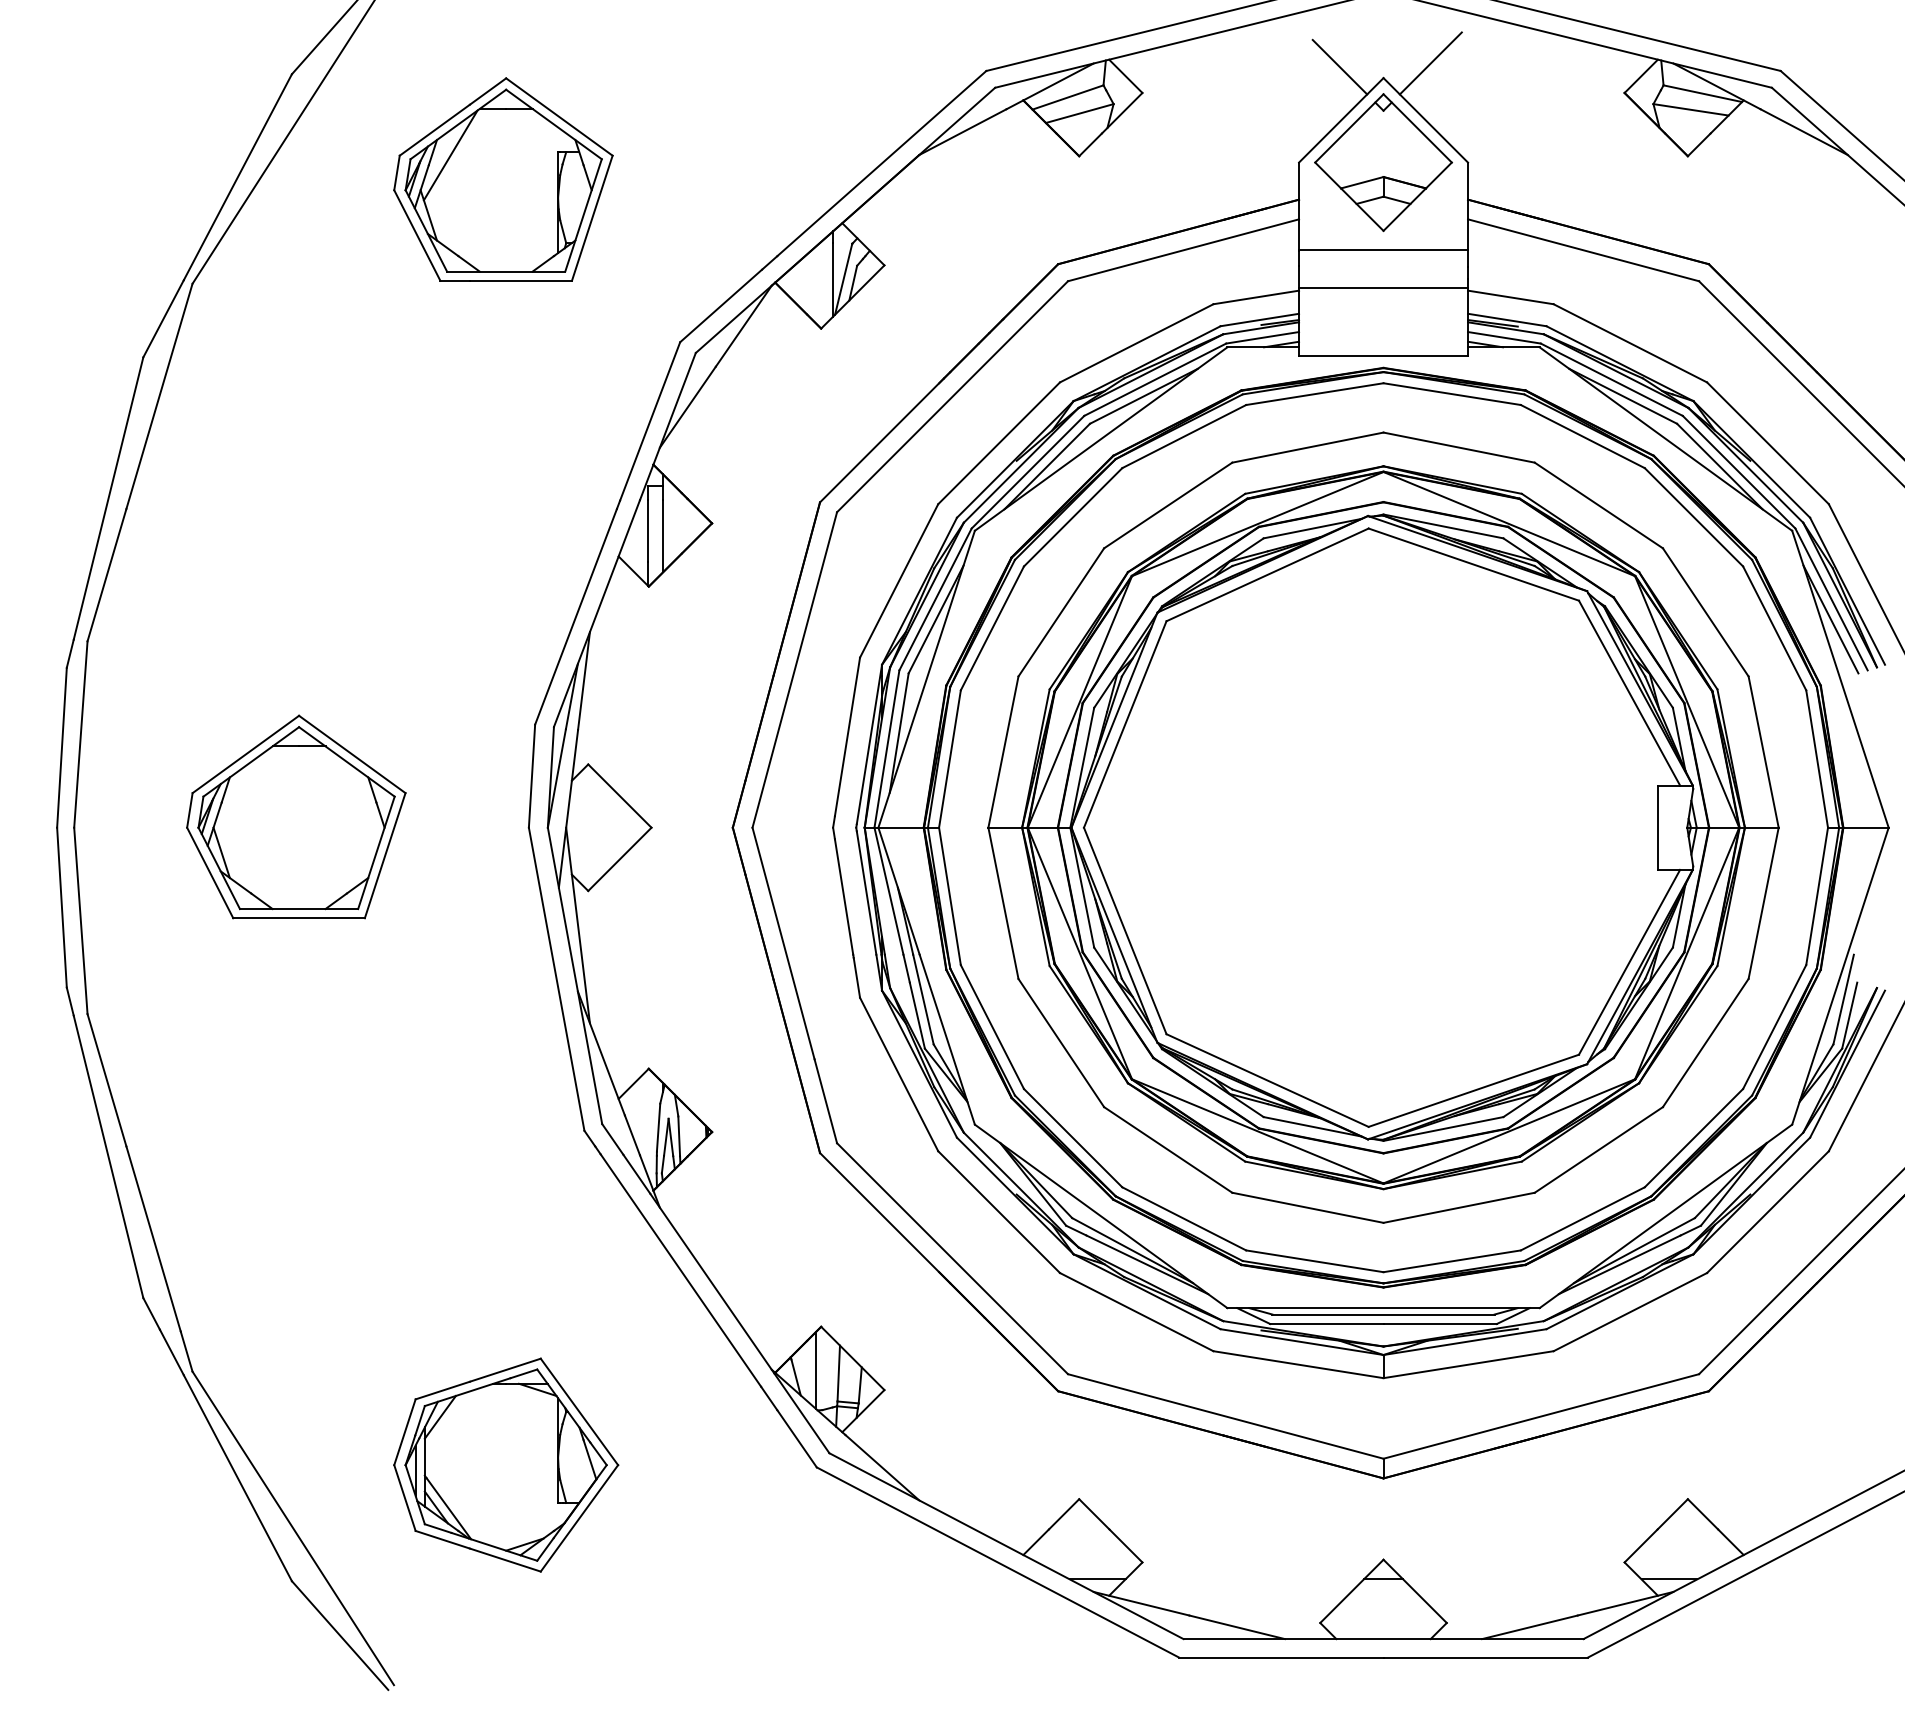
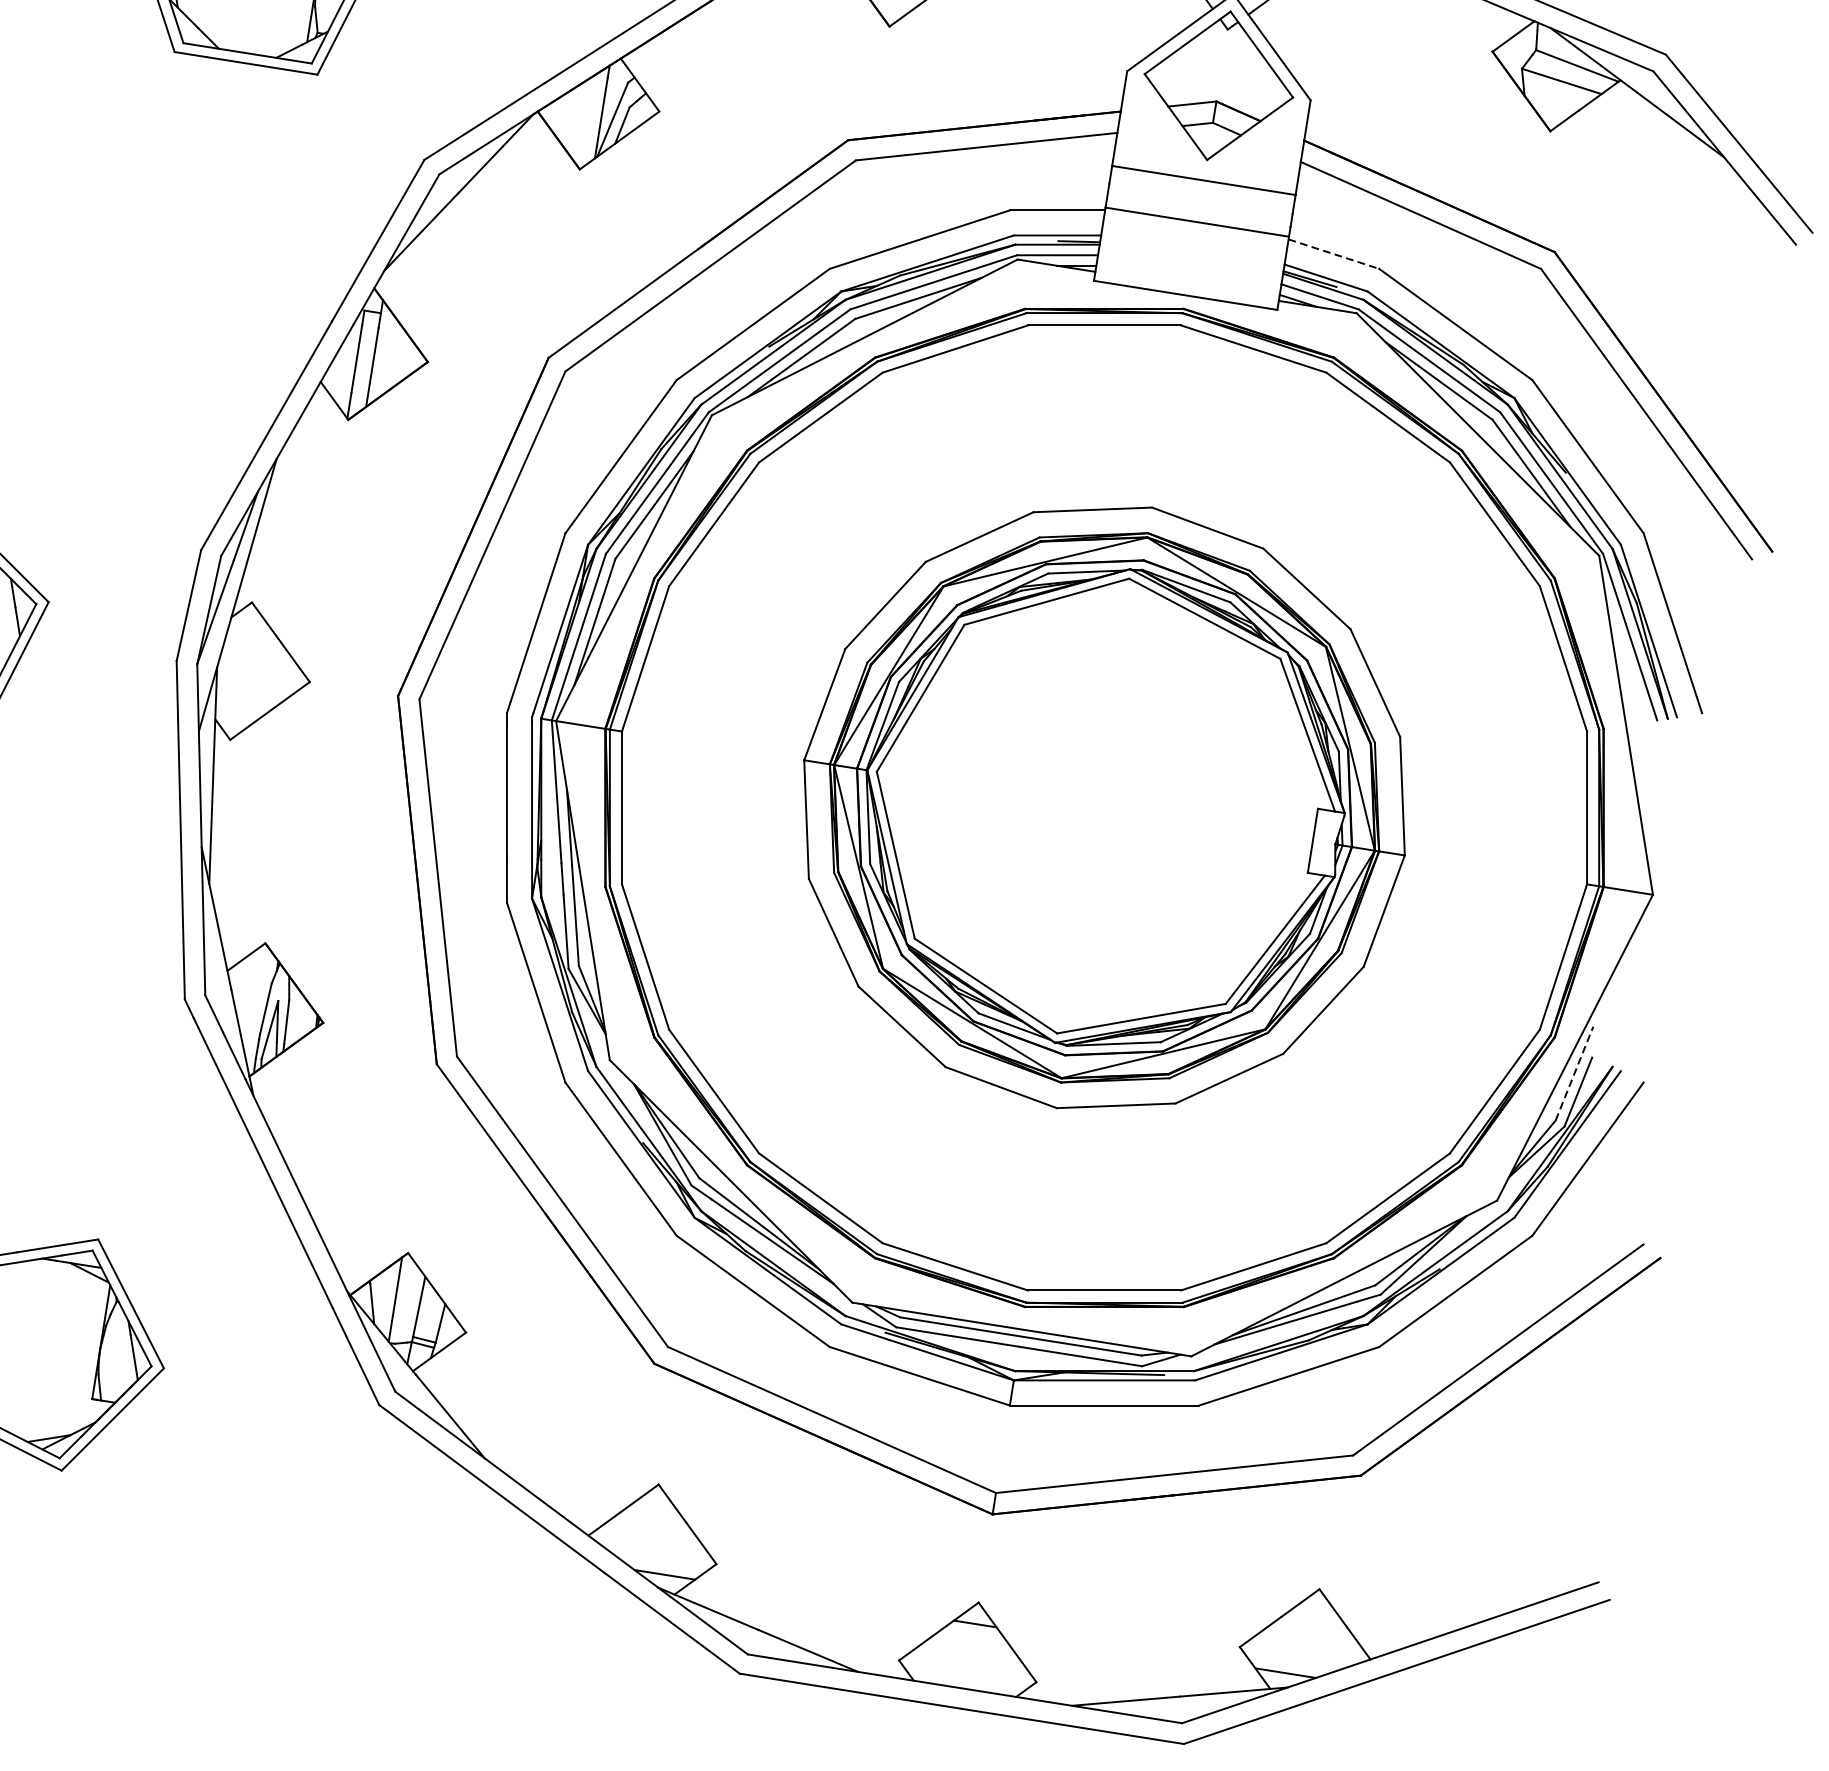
line: (1511, 297) -> (1334, 254), solid -> dashed
line: (1830, 619) -> (1625, 658), removed
part: (1383, 827) -> (1104, 807), size x0.7
line: (1843, 999) -> (1574, 1073), solid -> dashed

